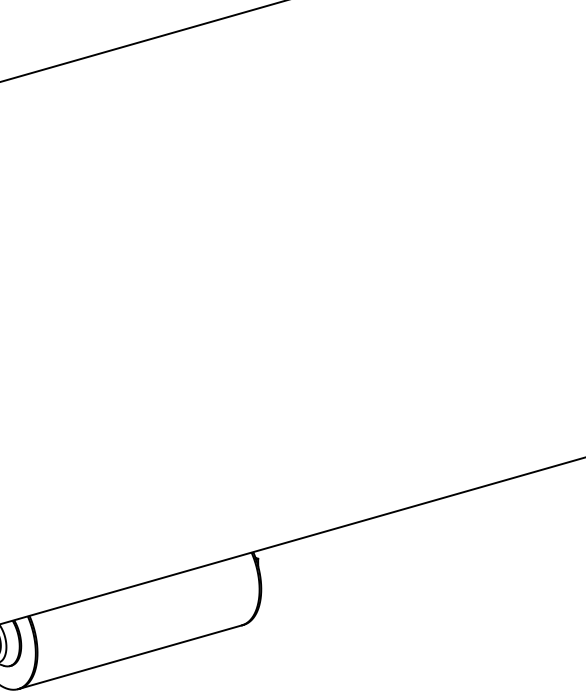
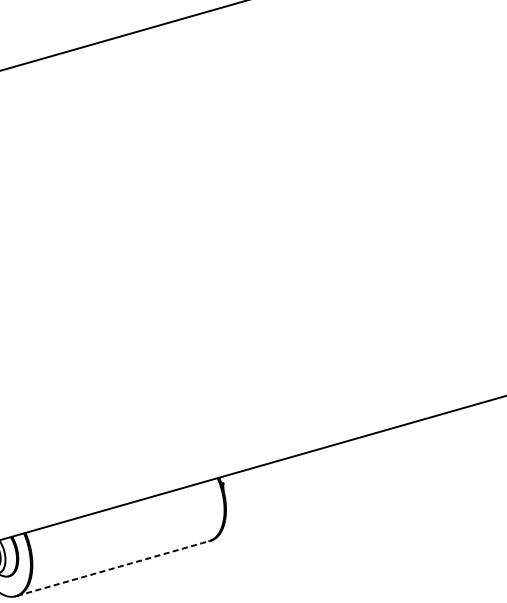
line: (131, 656) -> (113, 568), solid -> dashed

